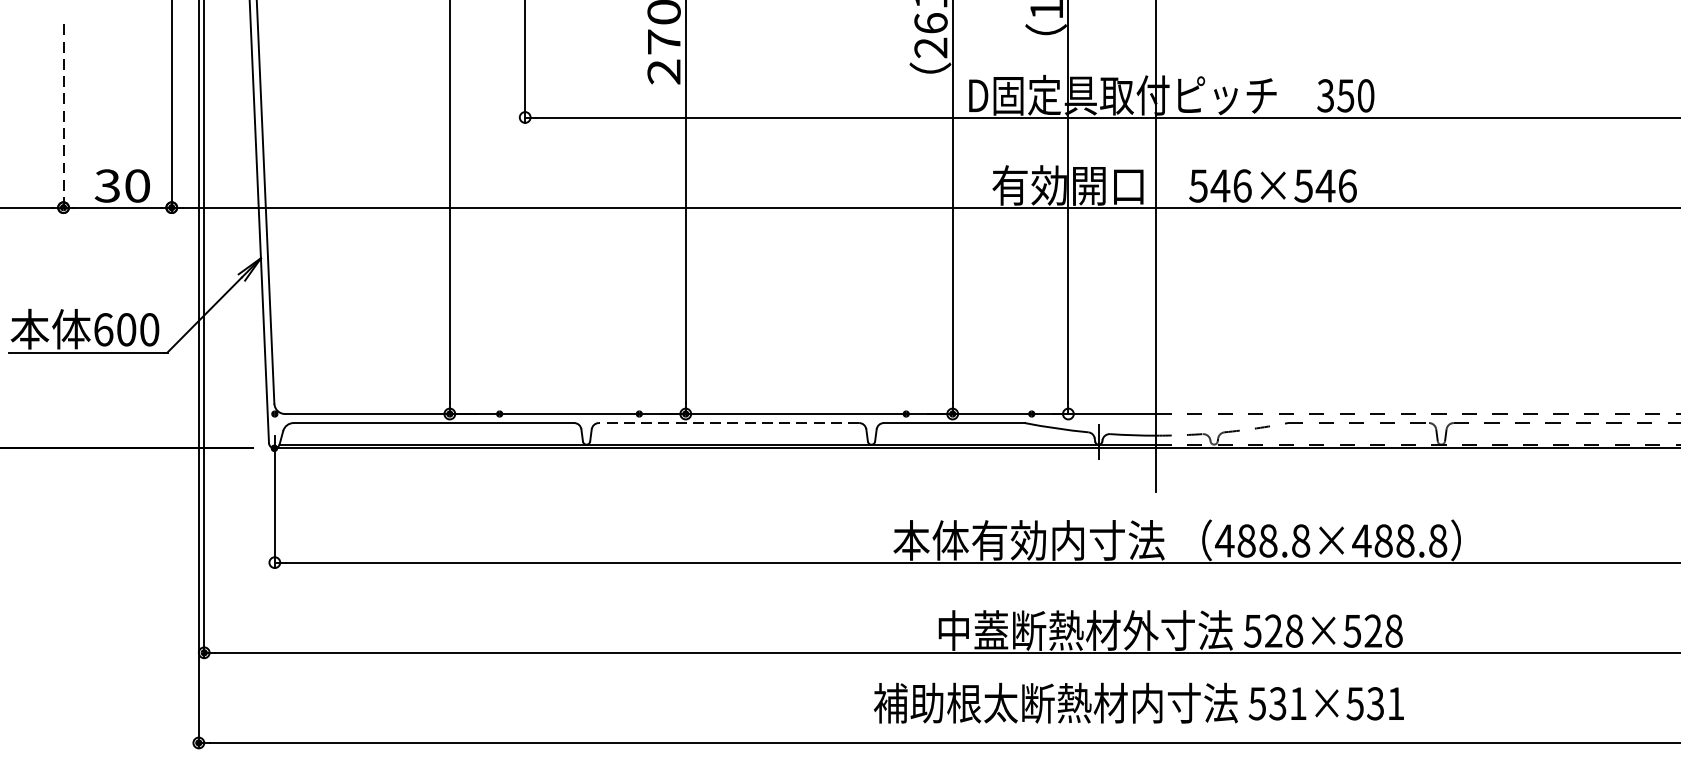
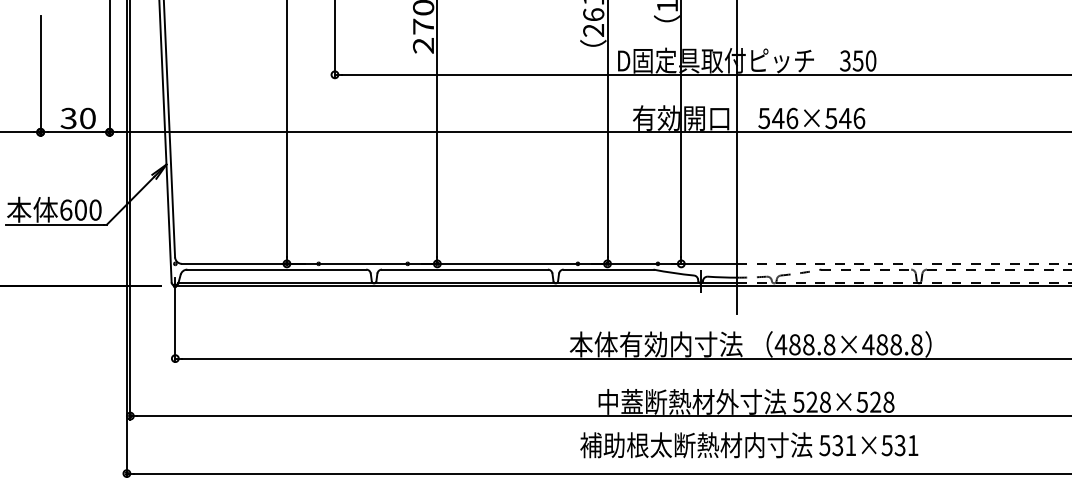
line: (63, 120) -> (40, 76), dashed -> solid
line: (728, 422) -> (464, 269), dashed -> solid
text: (1139, 703) -> (749, 445), moved

